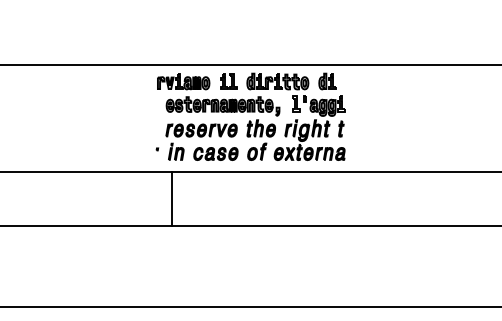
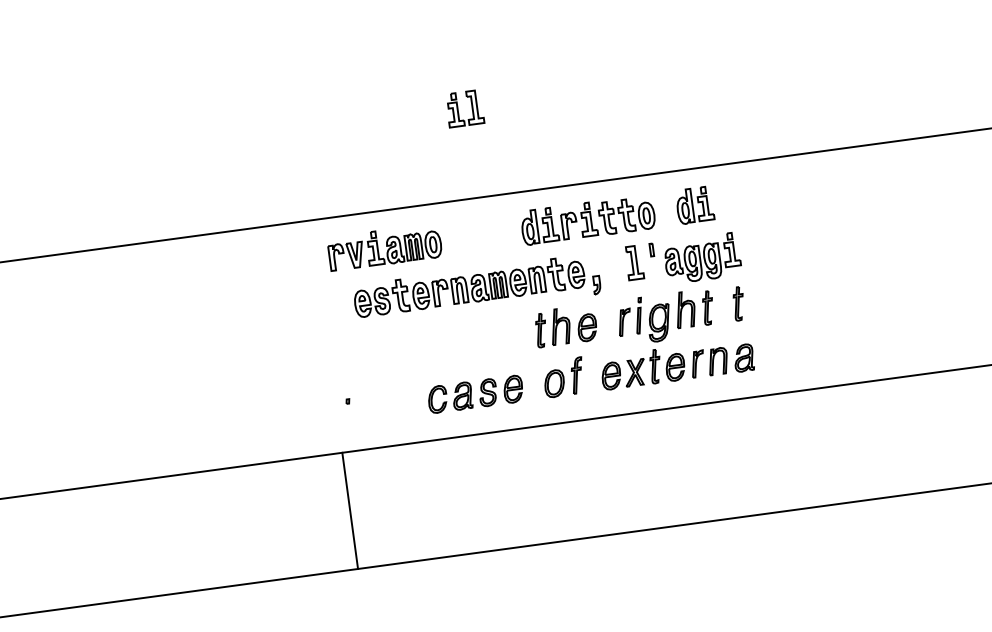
part: (228, 81) -> (464, 109), moved
part: (201, 141) -> (440, 371), removed
line: (171, 199) -> (349, 511), moved

